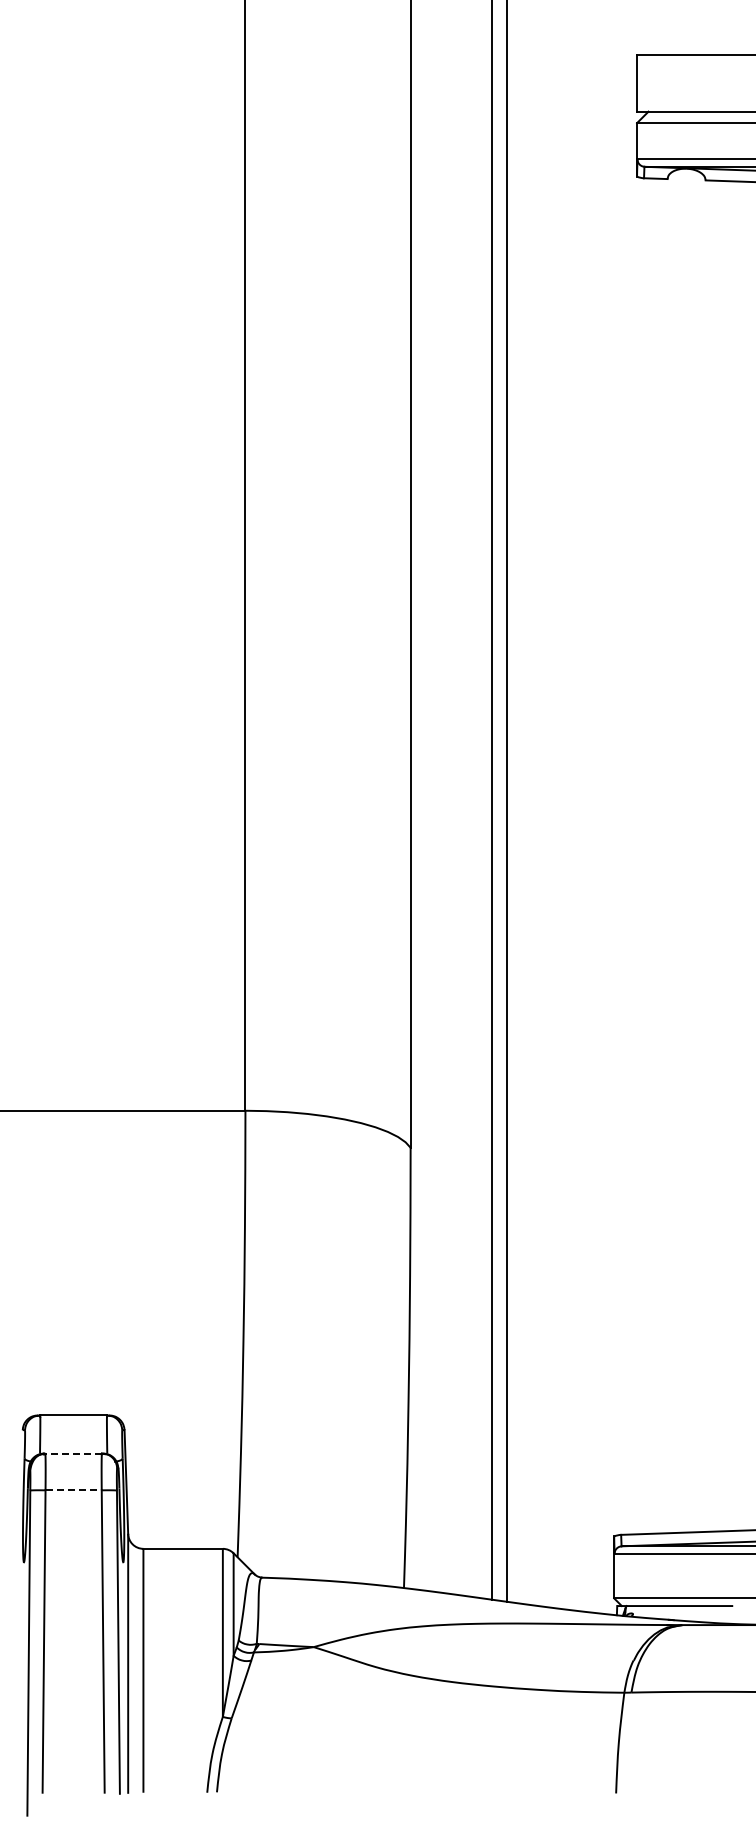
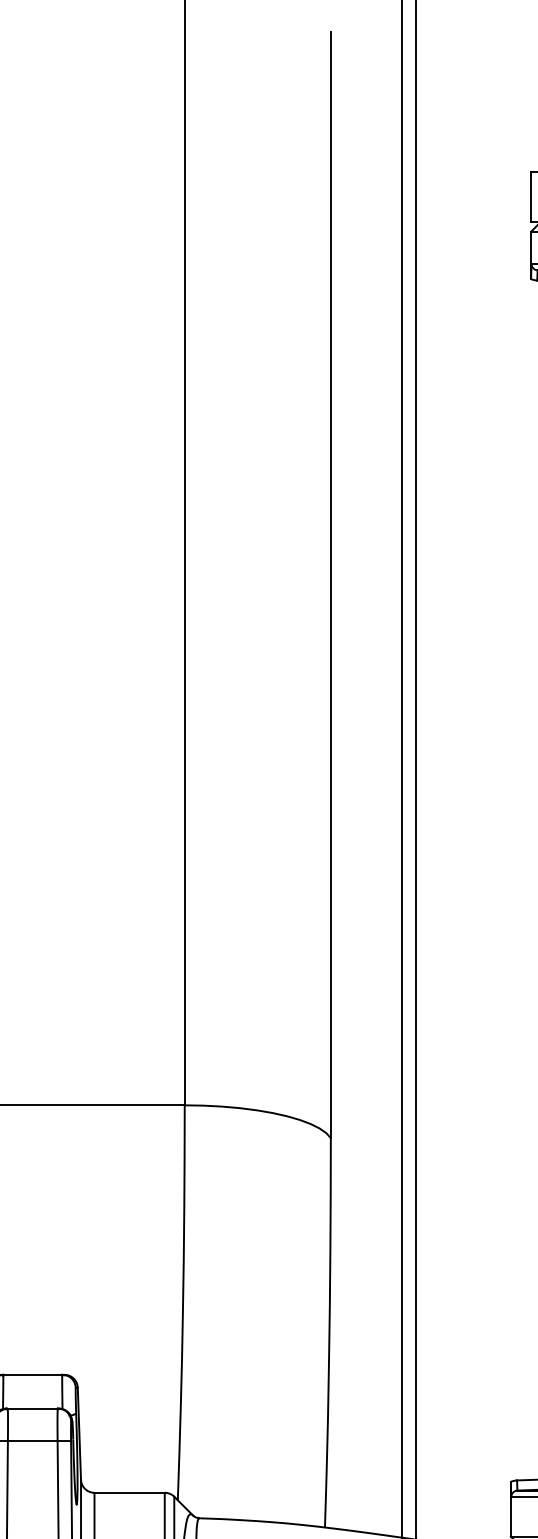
line: (73, 1453) -> (32, 1408), dashed -> solid
line: (74, 1490) -> (33, 1441), dashed -> solid

